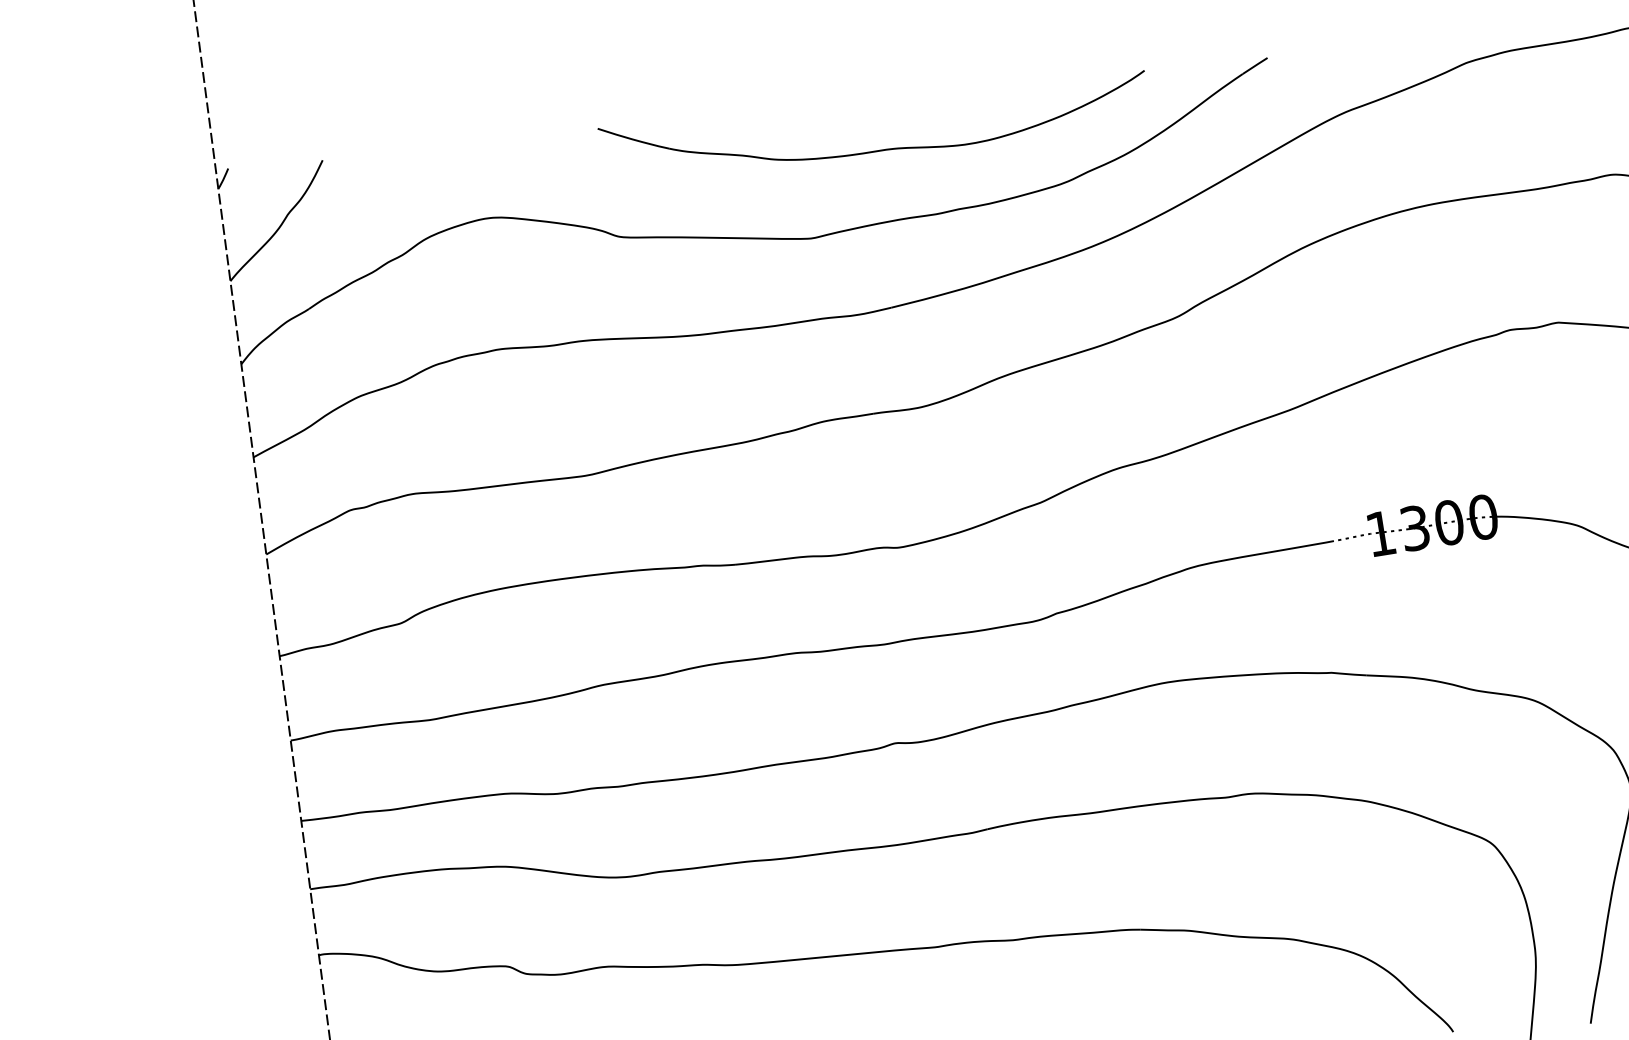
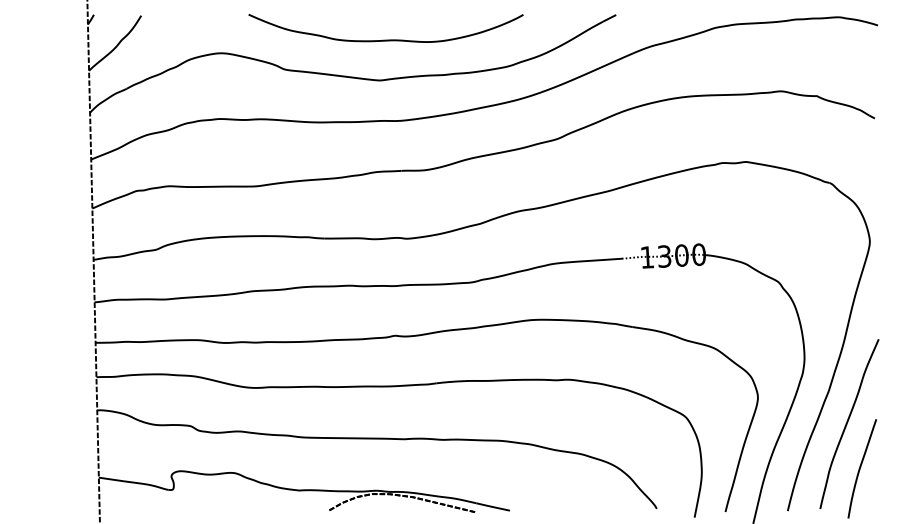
part: (875, 149) -> (385, 39), moved

